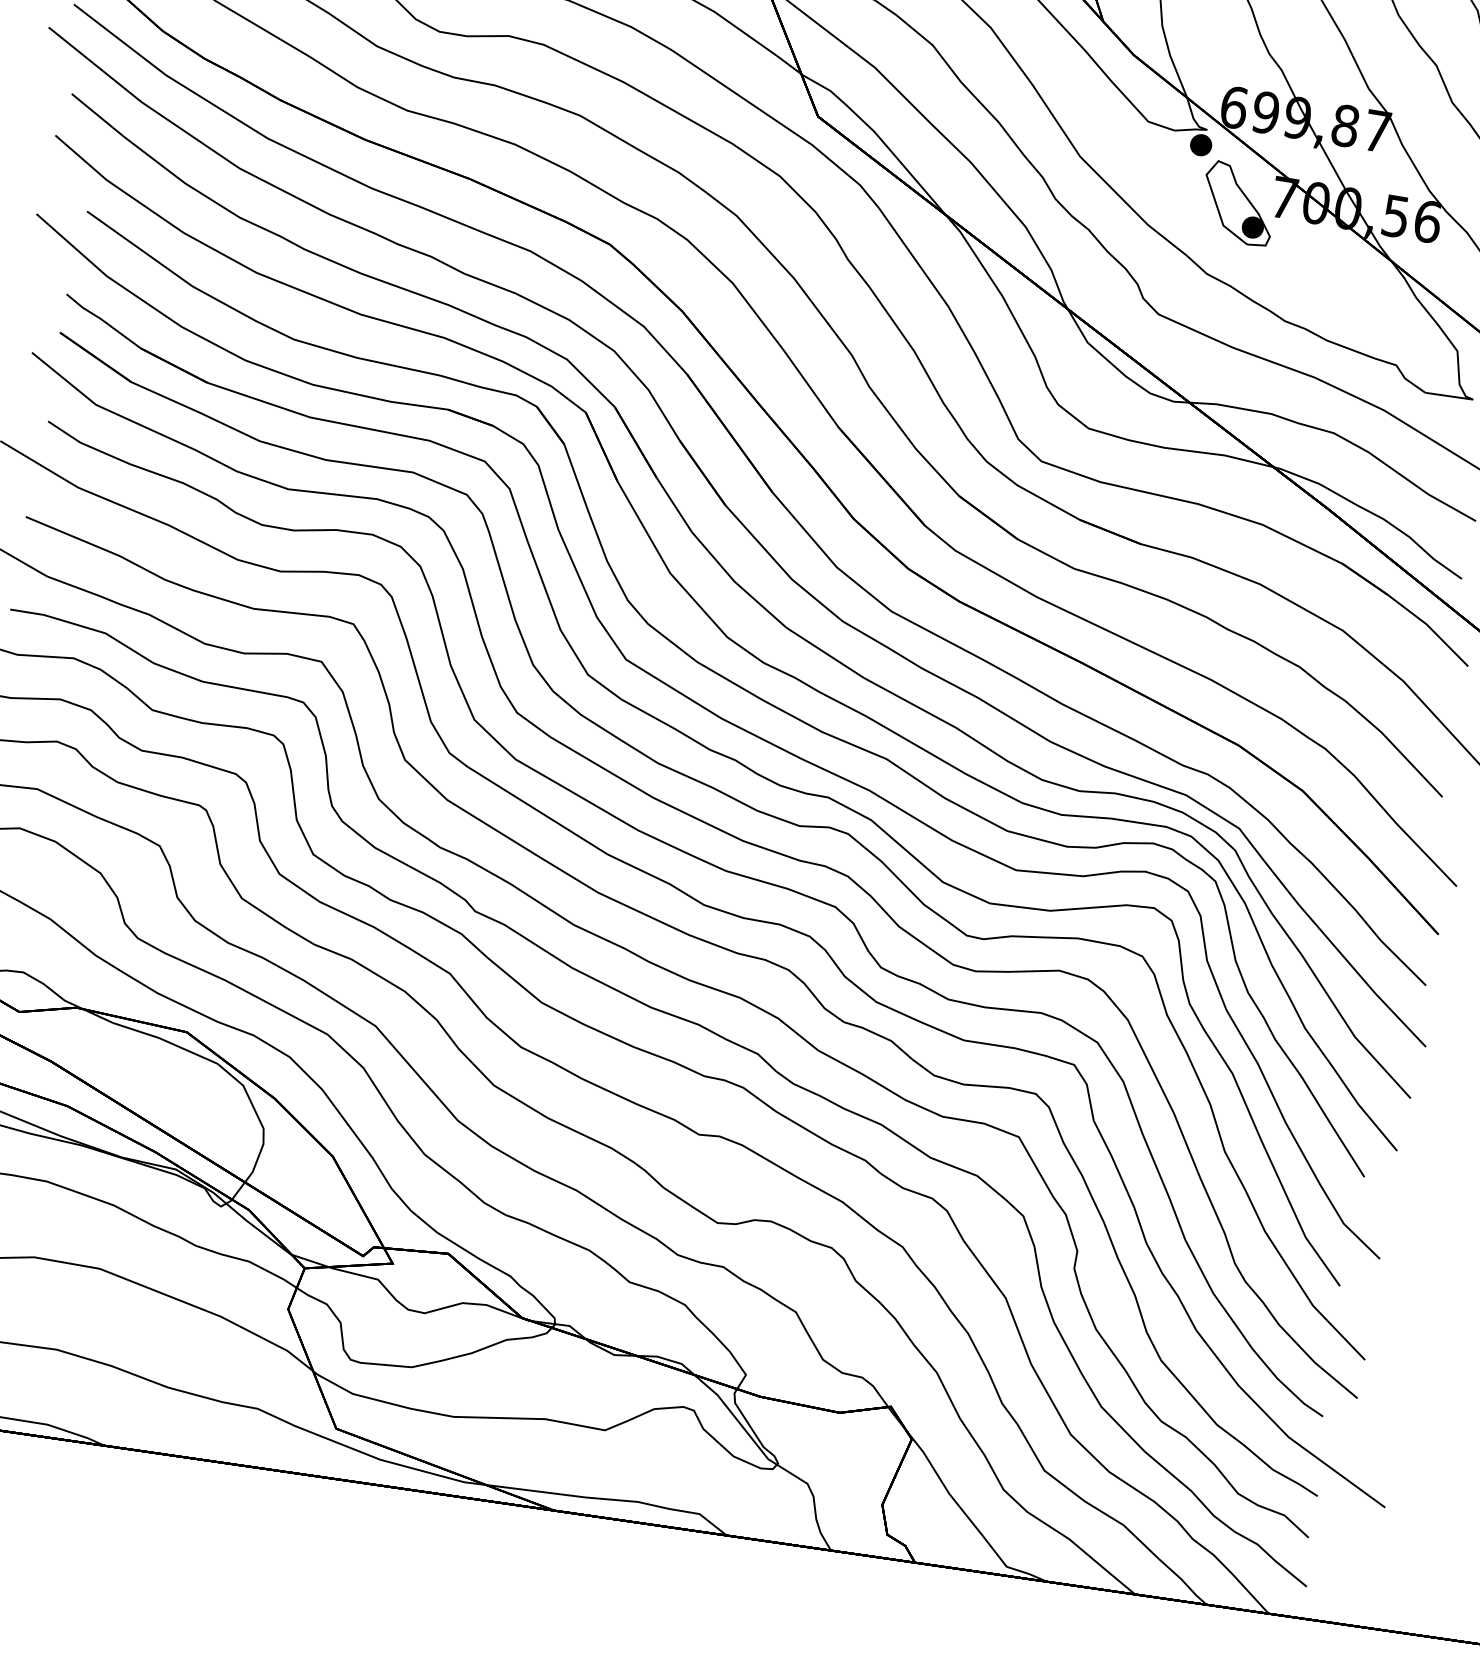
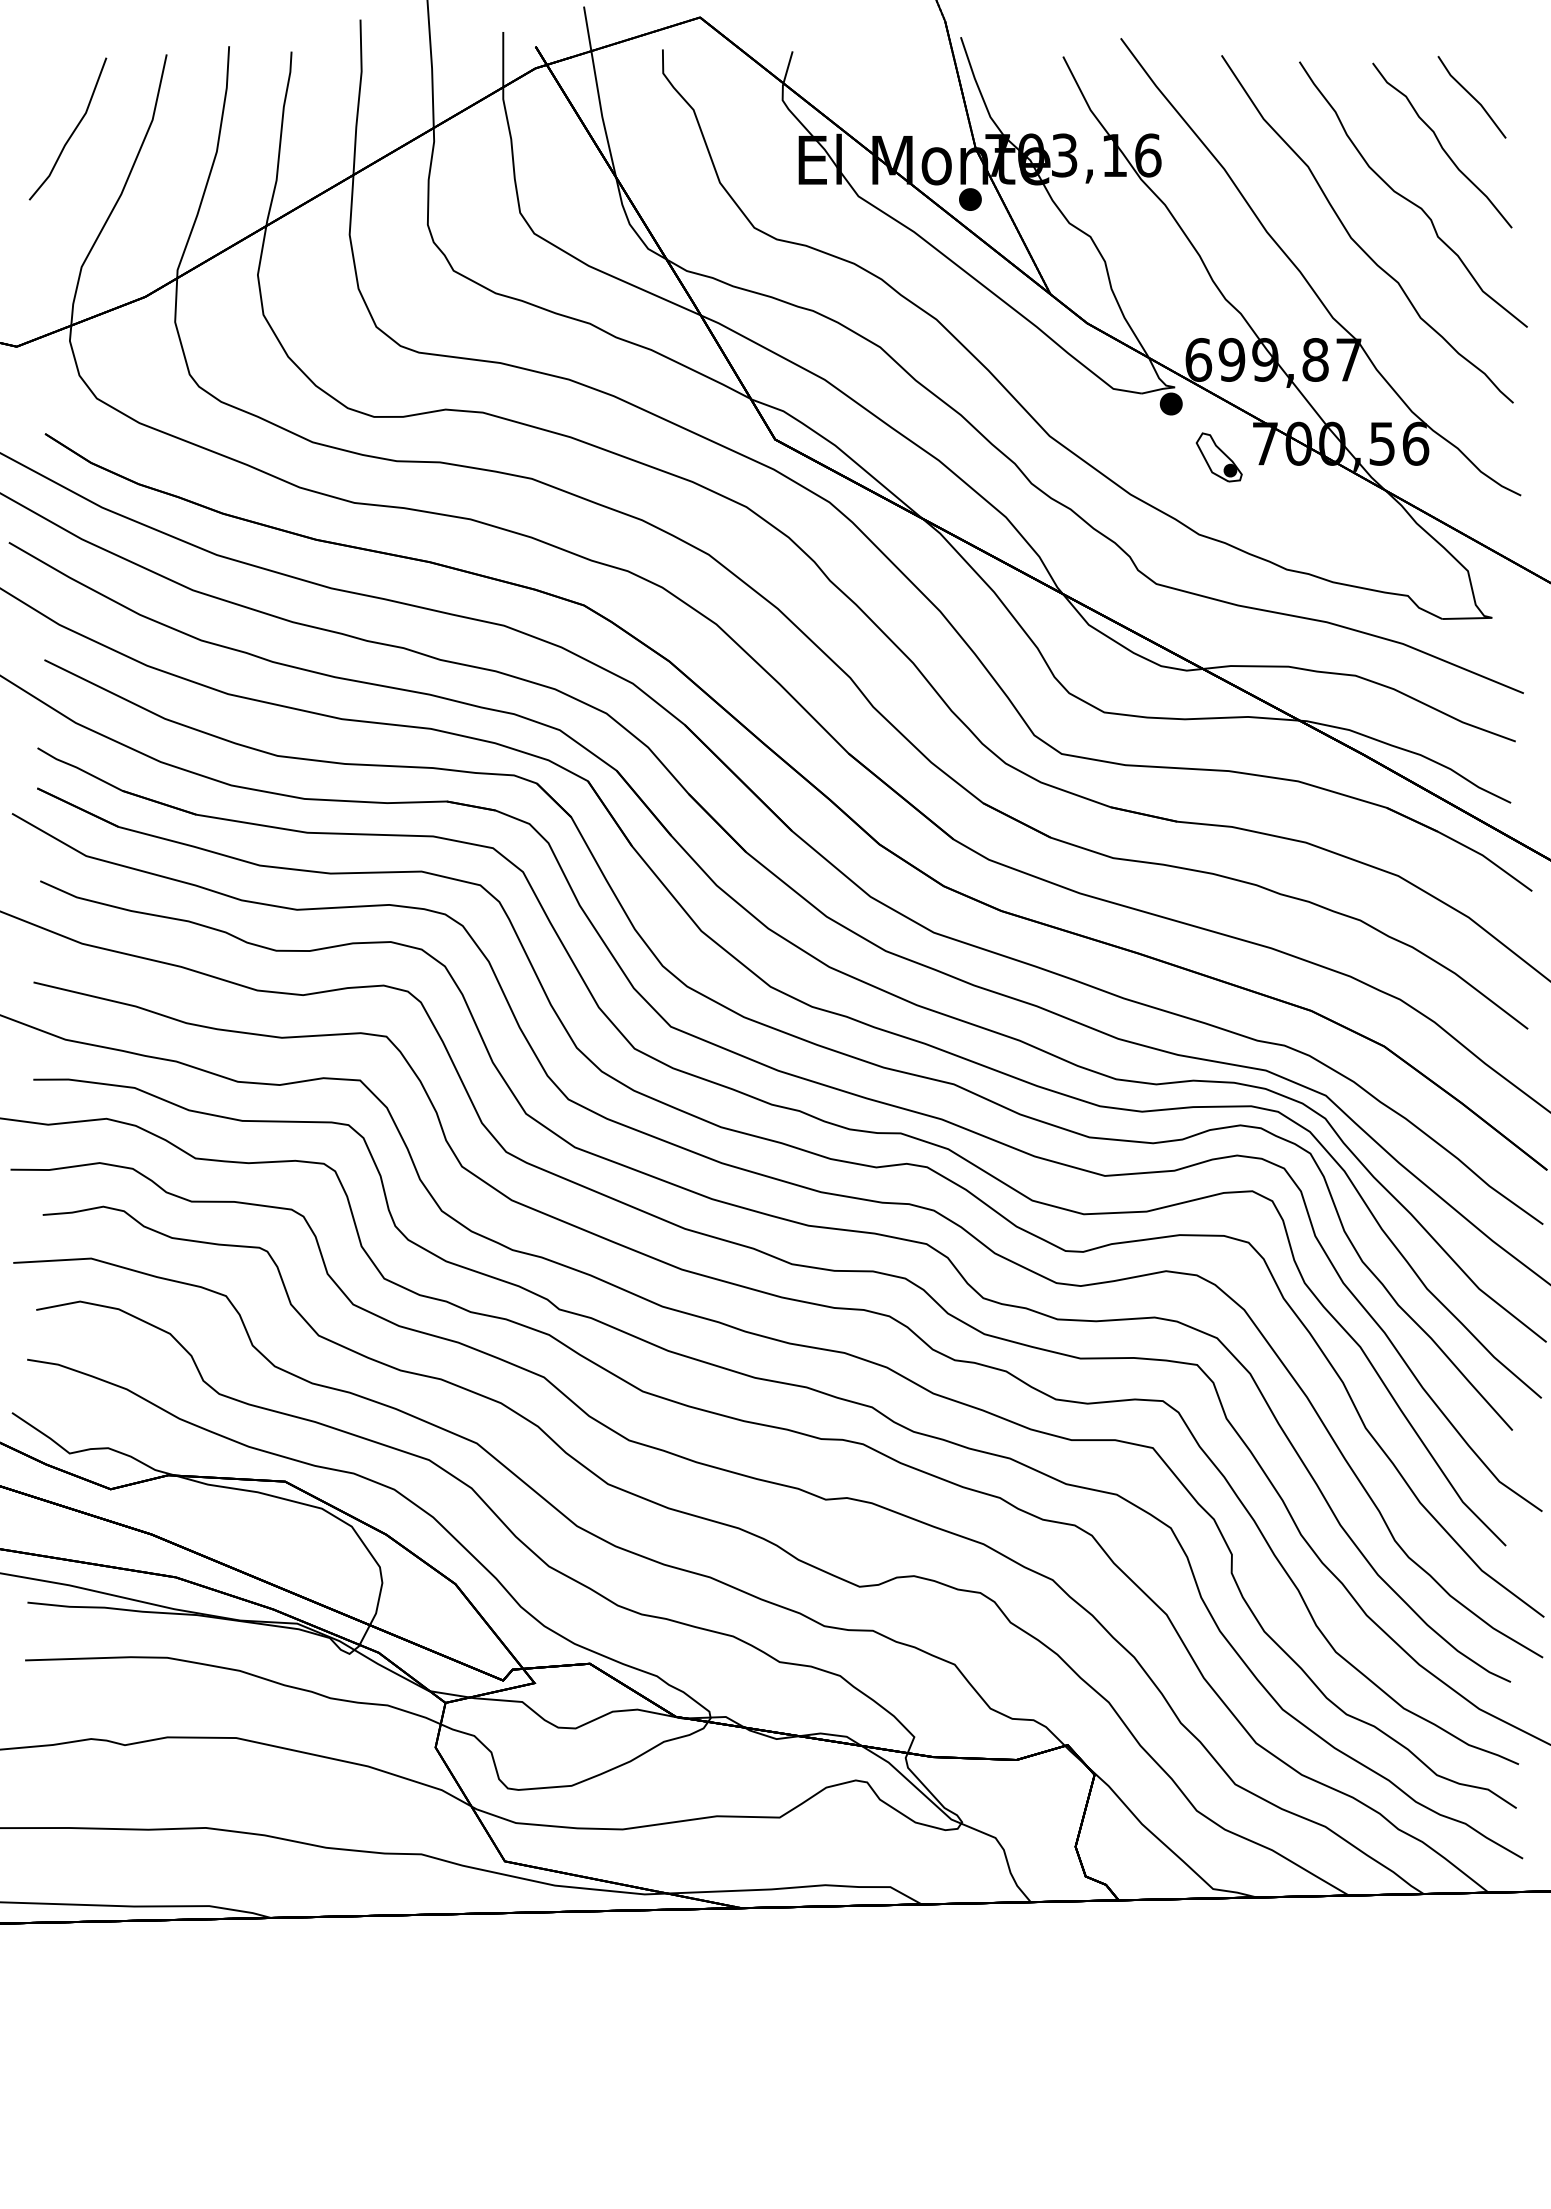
part: (1237, 203) -> (1218, 457), size x0.6

